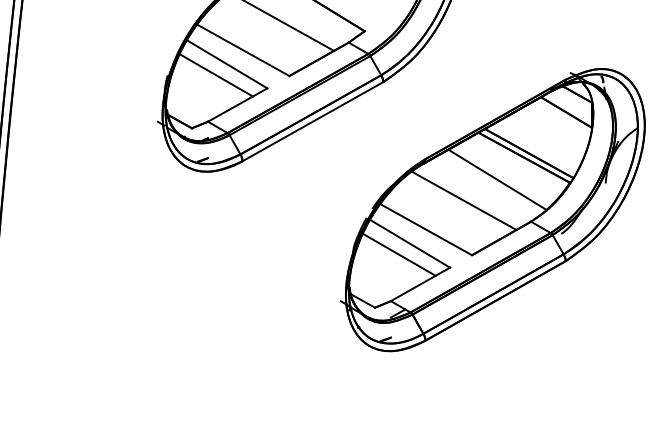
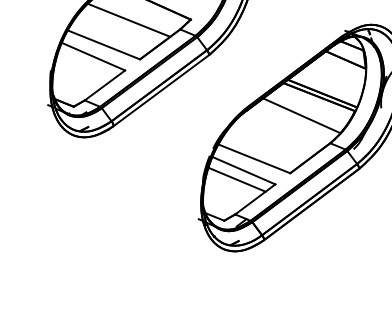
line: (215, 75) -> (85, 65), removed
line: (463, 200) -> (278, 134), removed

